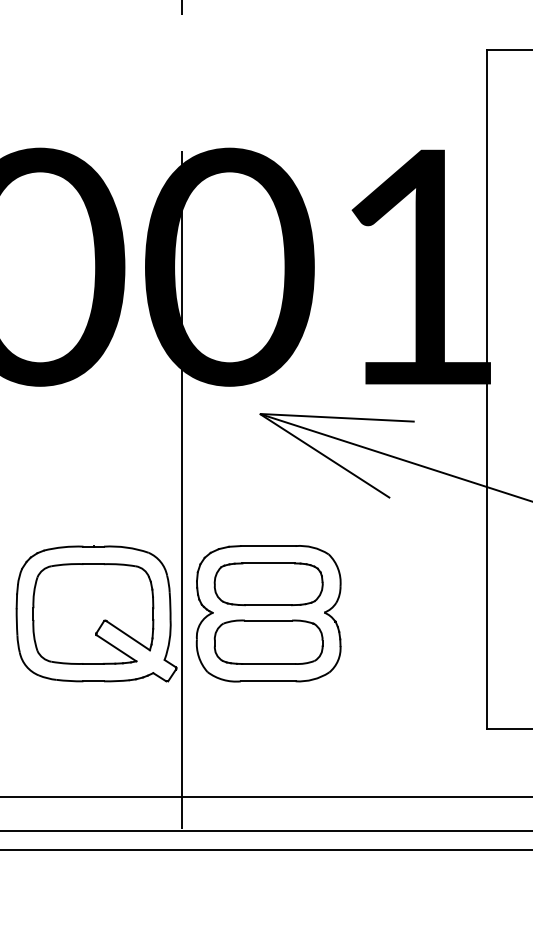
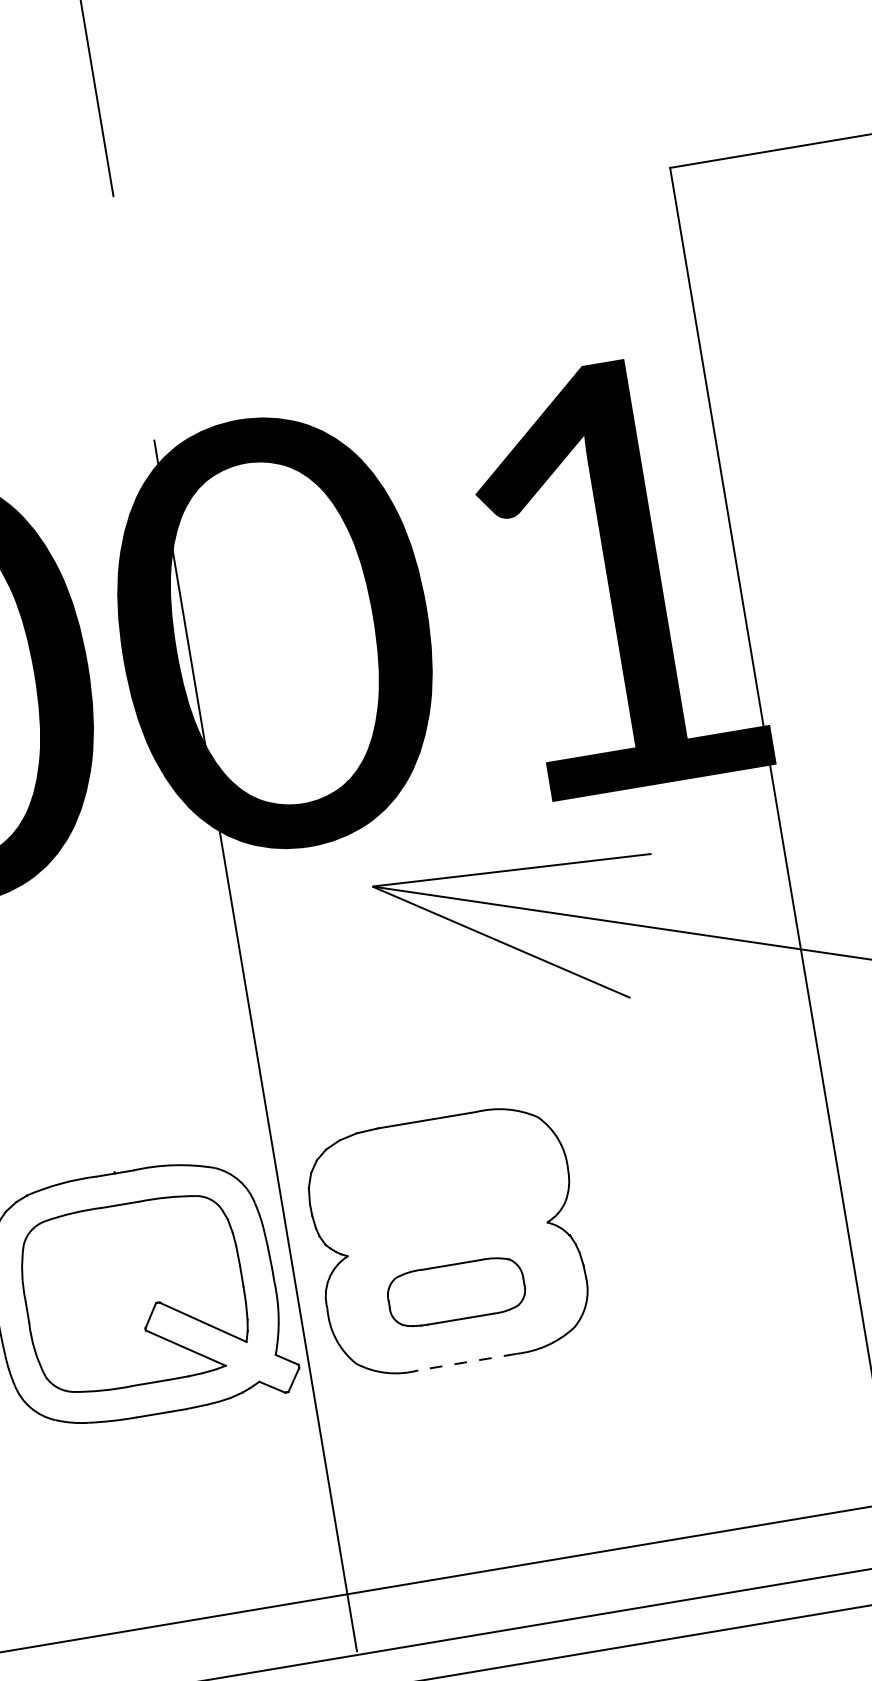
part: (268, 584) -> (438, 1188), removed
part: (268, 641) -> (455, 1290), size x0.7
line: (267, 681) -> (466, 1362), solid -> dashed

